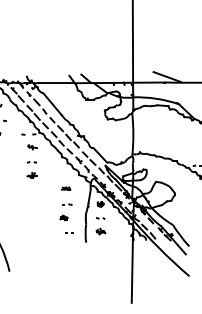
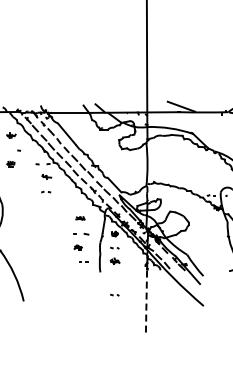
part: (31, 174) -> (45, 204), removed
part: (67, 204) -> (81, 234), size x1.6
part: (100, 264) -> (114, 294), added
line: (132, 270) -> (146, 300), solid -> dashed

